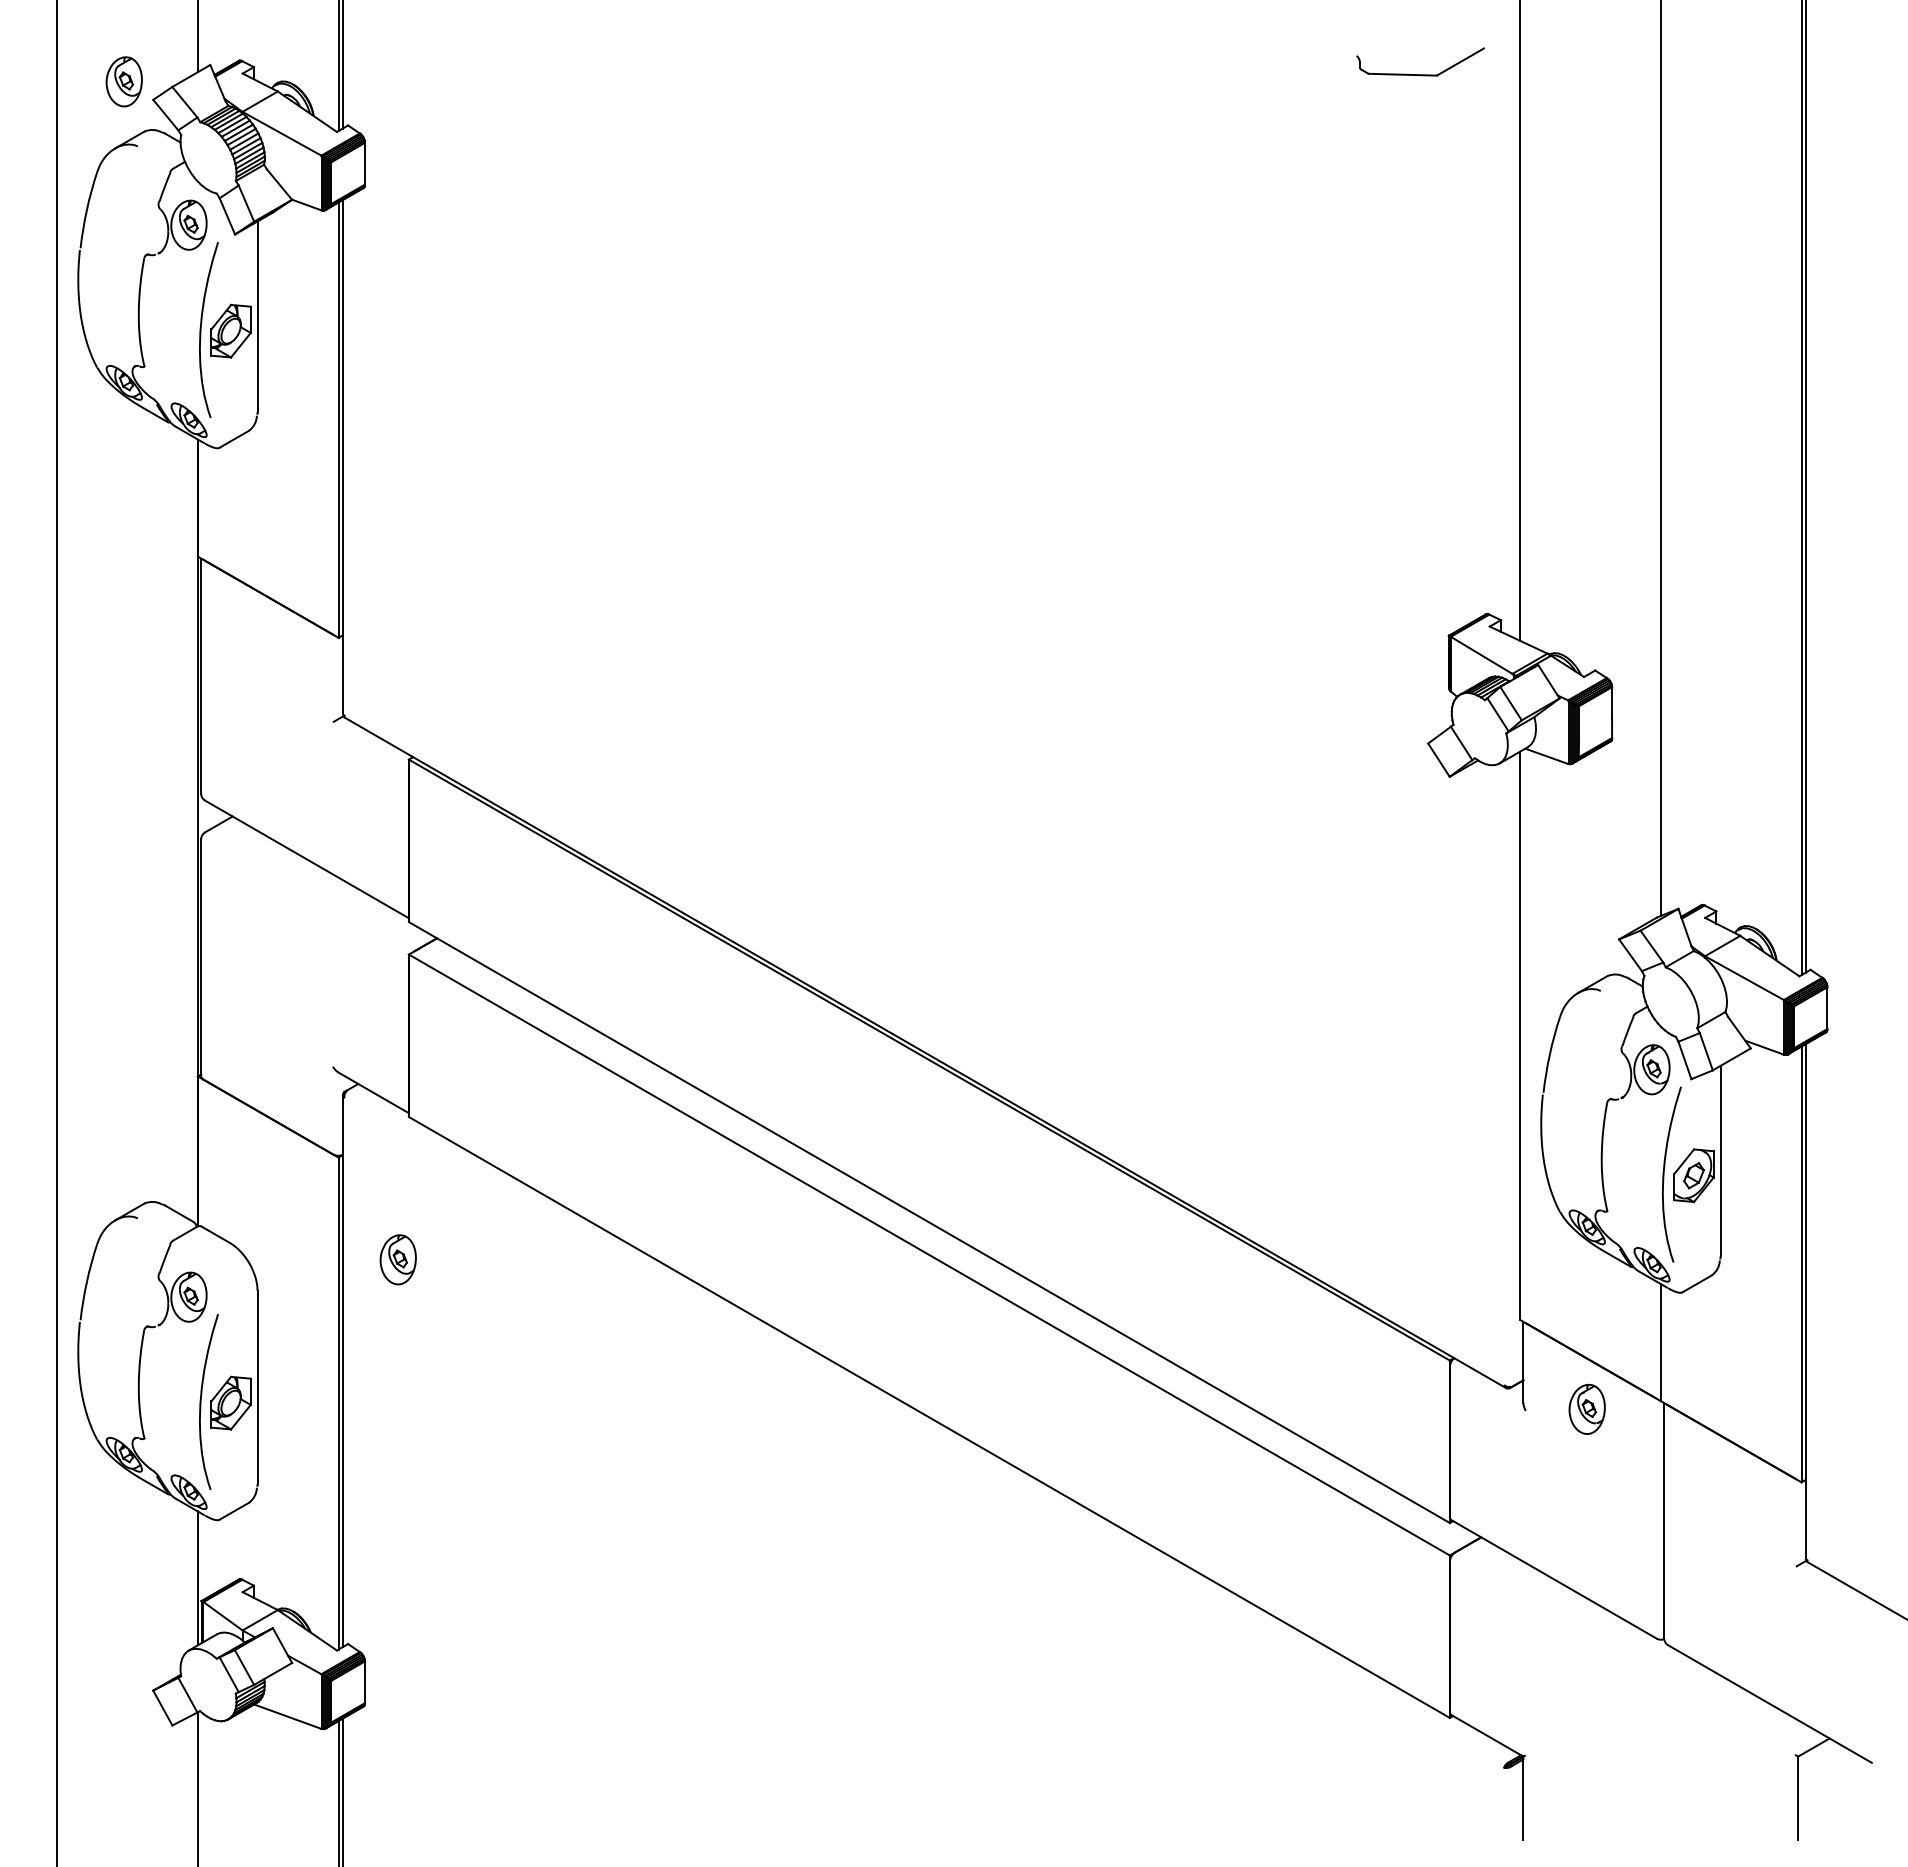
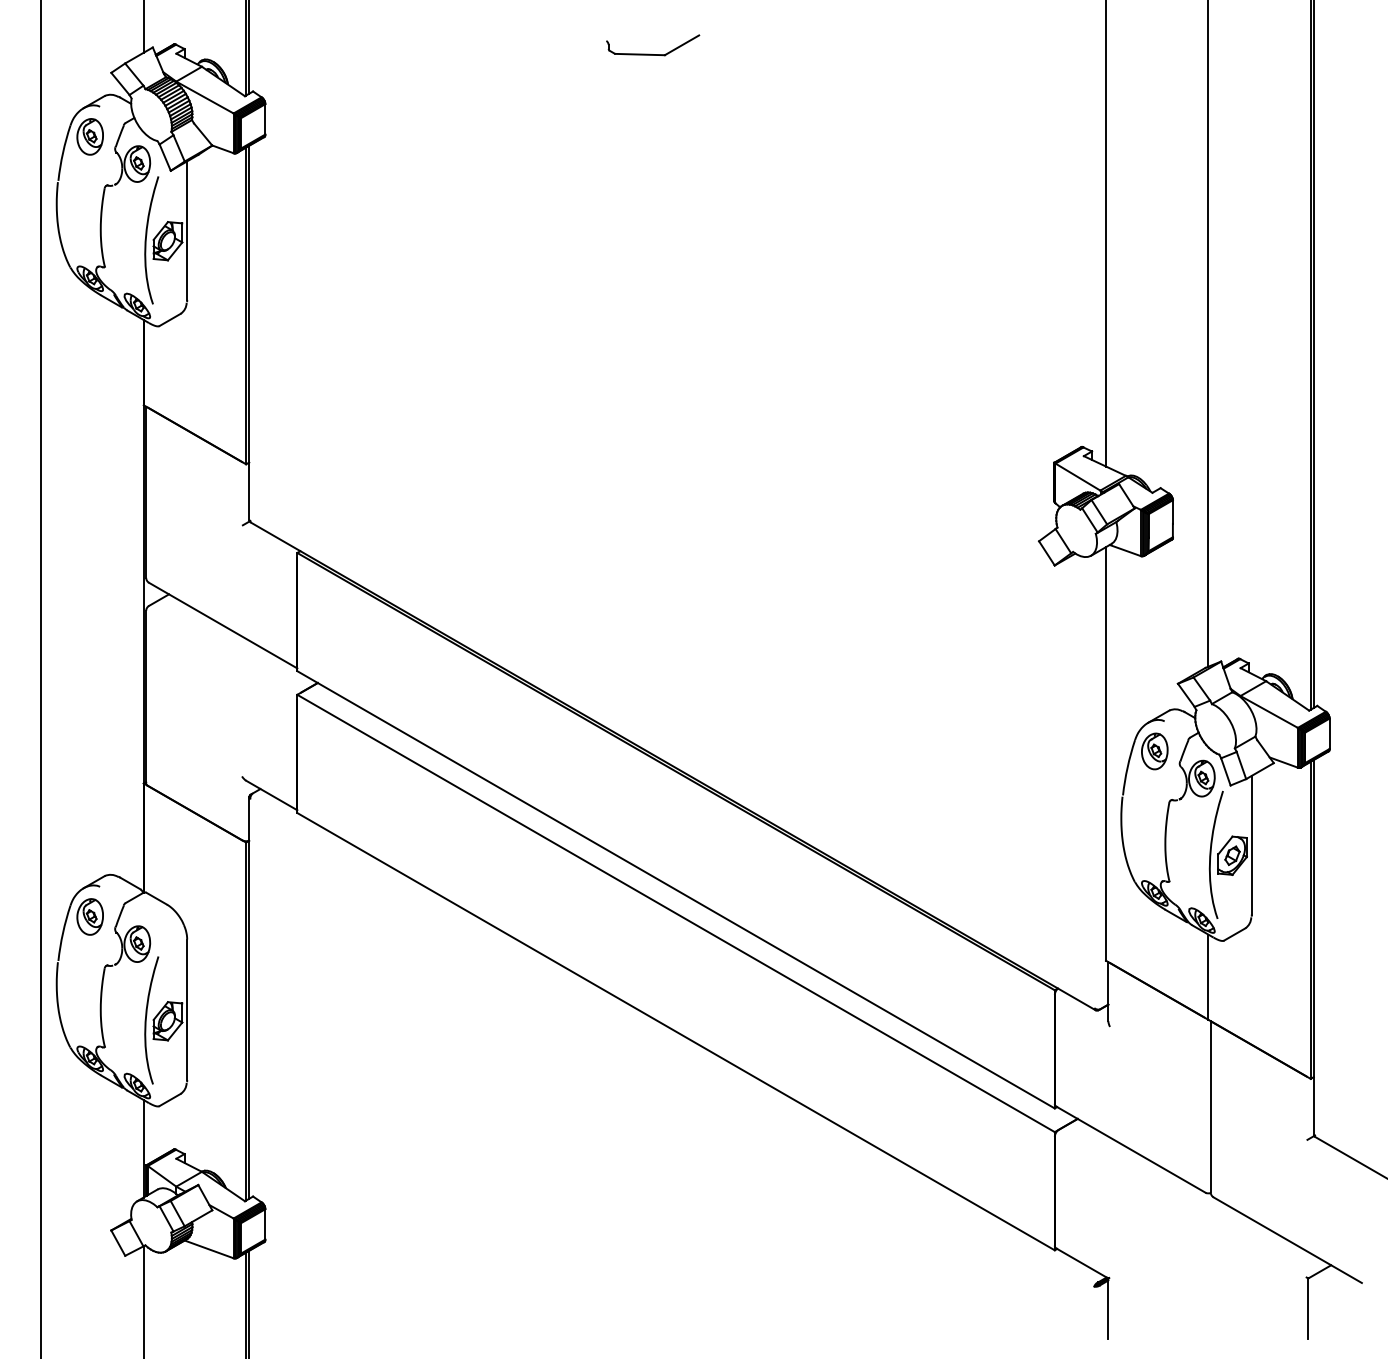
part: (1420, 74) -> (652, 54), moved
part: (123, 81) -> (89, 136), moved
part: (397, 1259) -> (89, 916), moved
part: (1586, 1408) -> (1154, 750), moved

